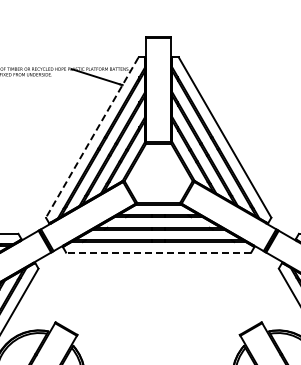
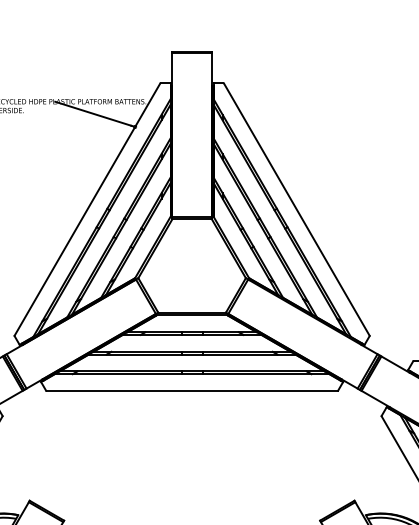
line: (92, 138) -> (87, 211), dashed -> solid
line: (158, 252) -> (191, 390), dashed -> solid

